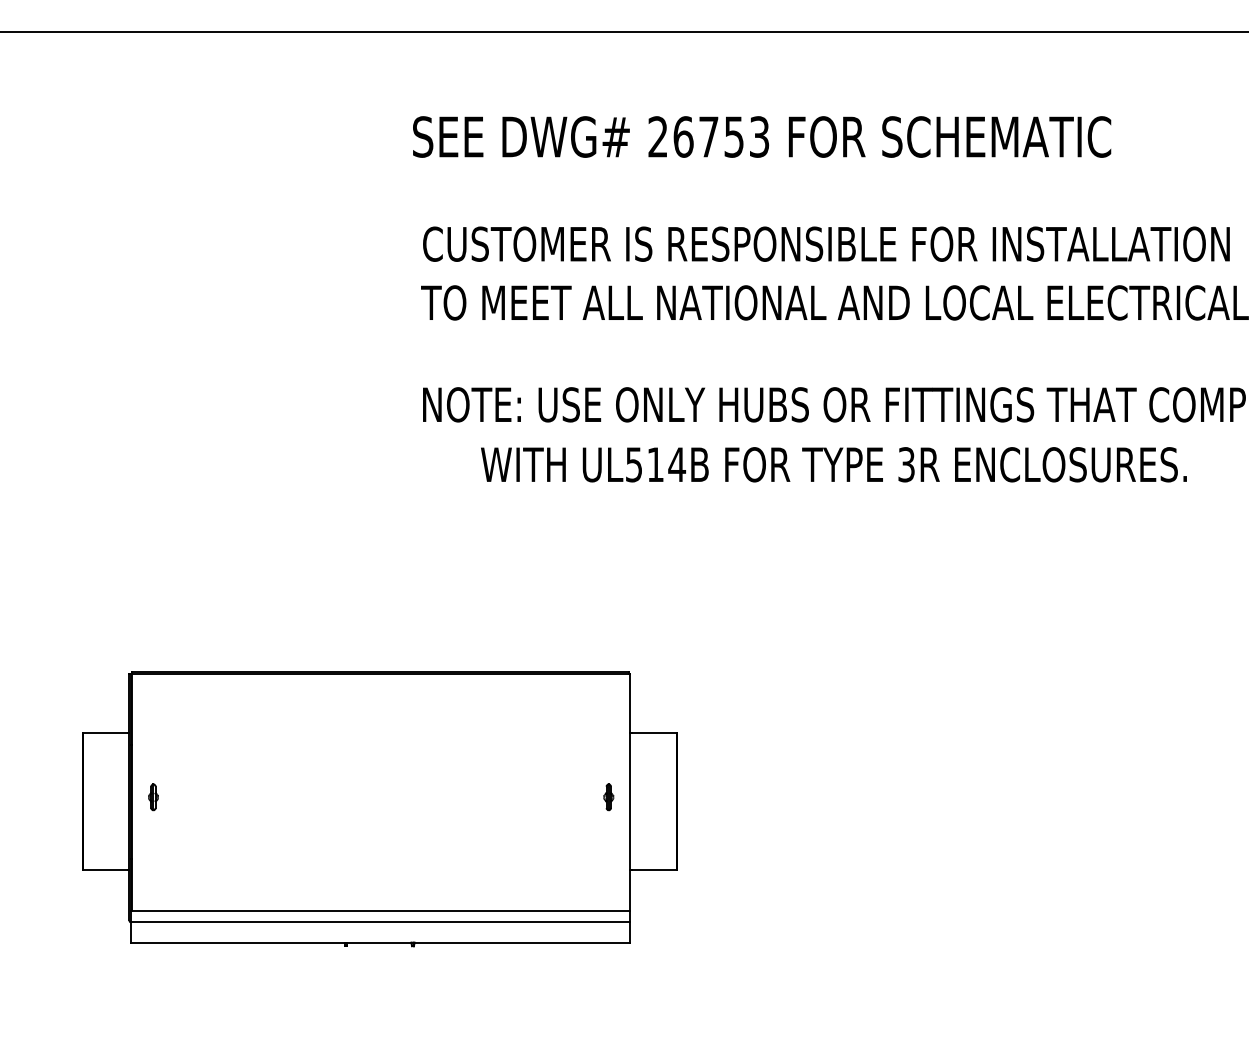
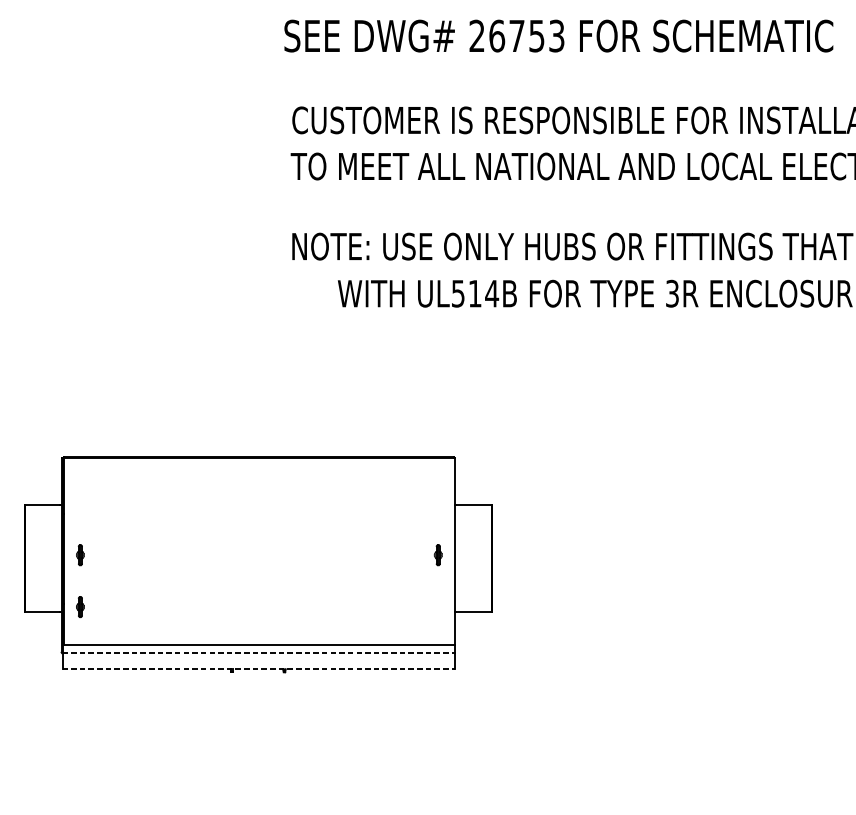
part: (153, 863) -> (80, 607), added
line: (380, 921) -> (258, 652), solid -> dashed
line: (380, 942) -> (258, 669), solid -> dashed

